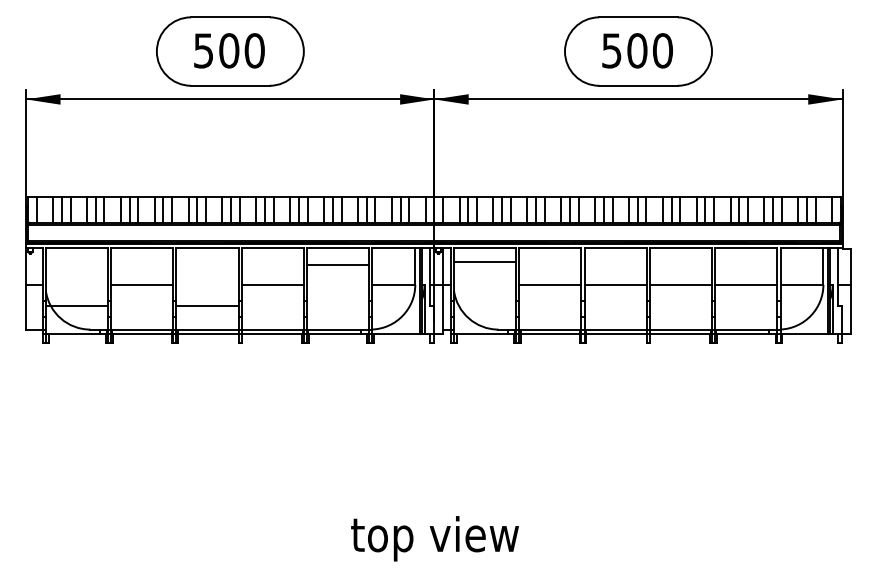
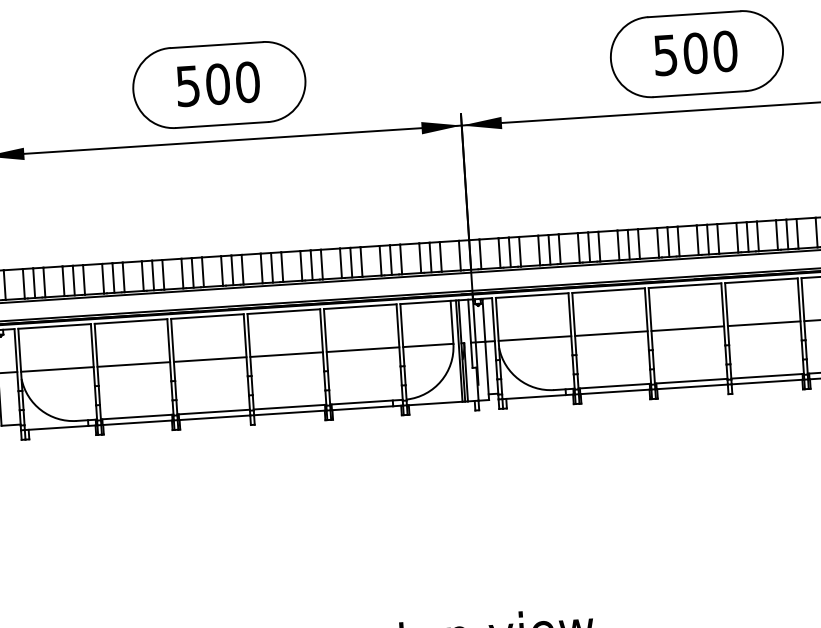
line: (484, 261) -> (534, 338), moved
line: (338, 264) -> (363, 349), moved
line: (76, 305) -> (56, 369), moved
line: (207, 305) -> (210, 359), moved

